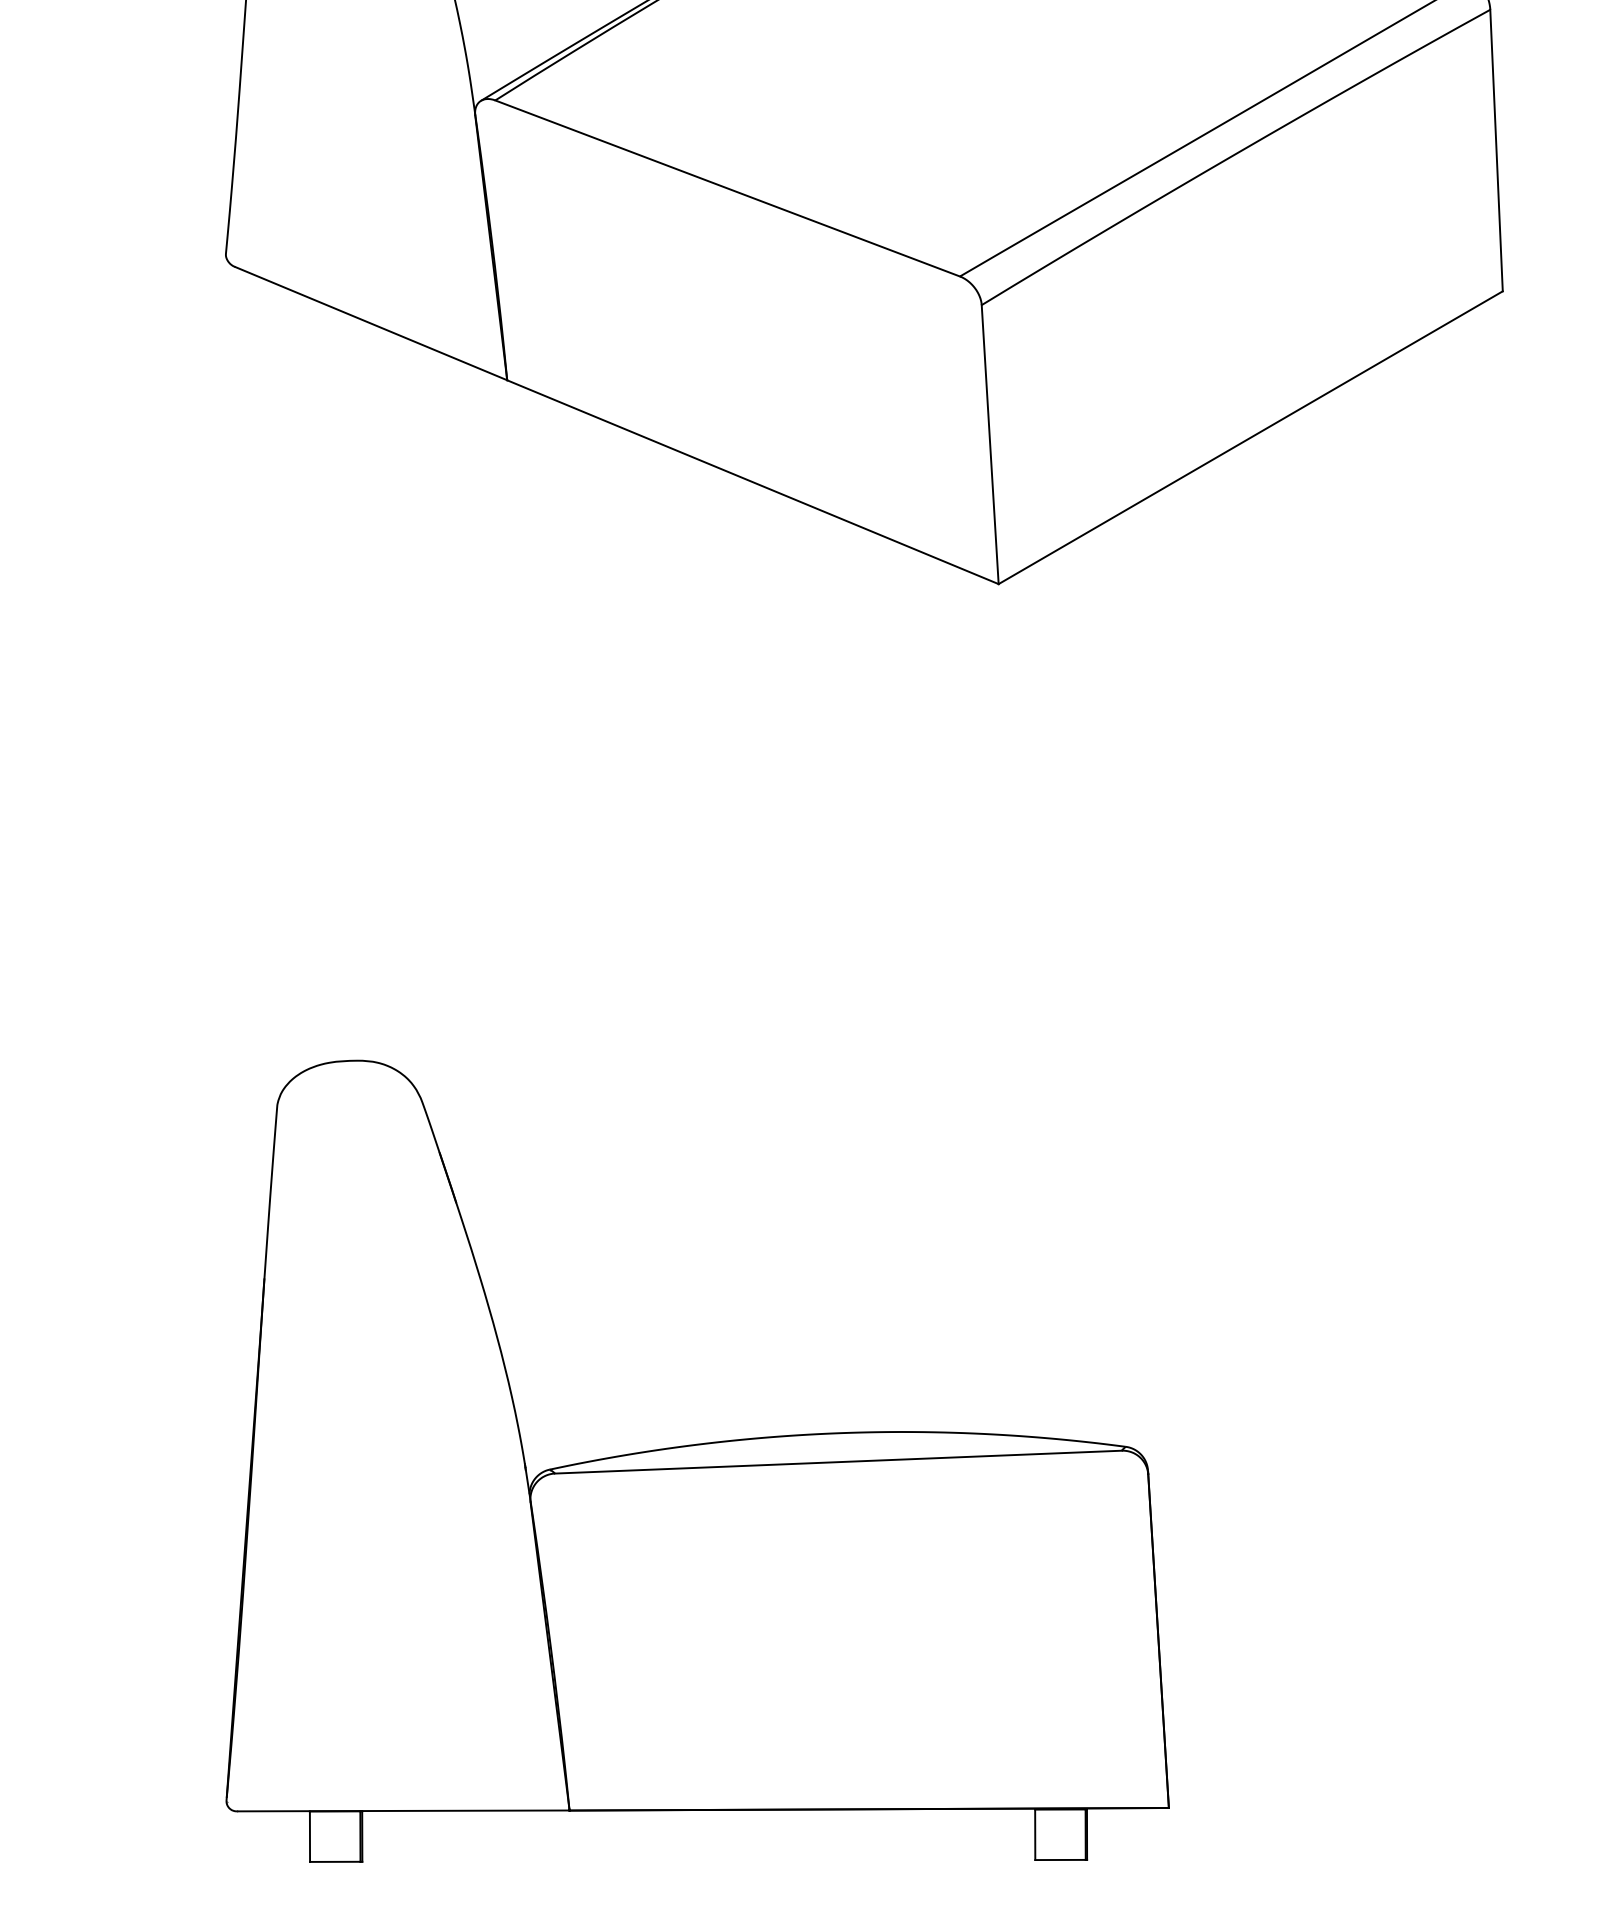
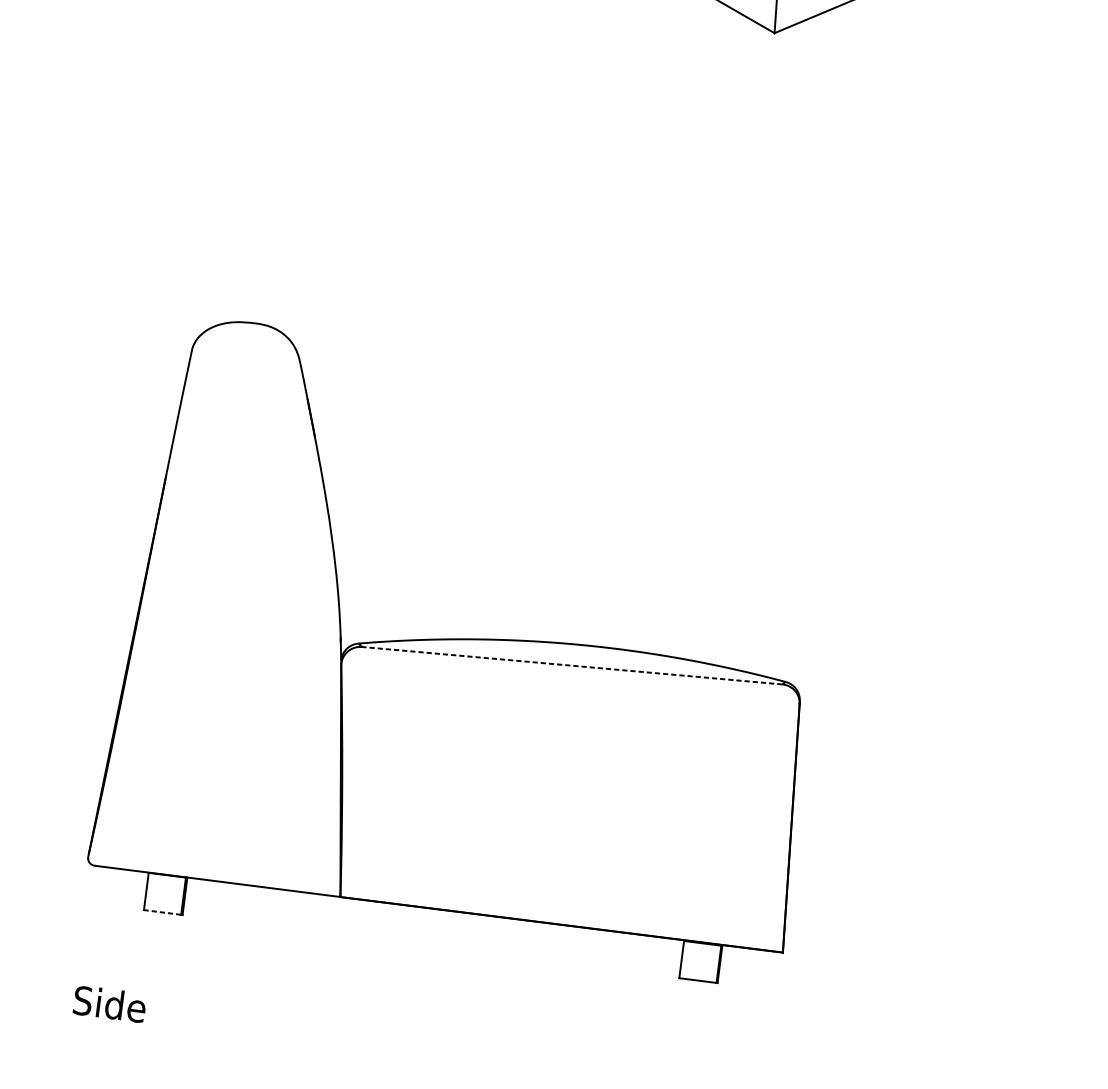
line: (838, 1462) -> (572, 666), solid -> dashed
line: (334, 1861) -> (162, 912), solid -> dashed

